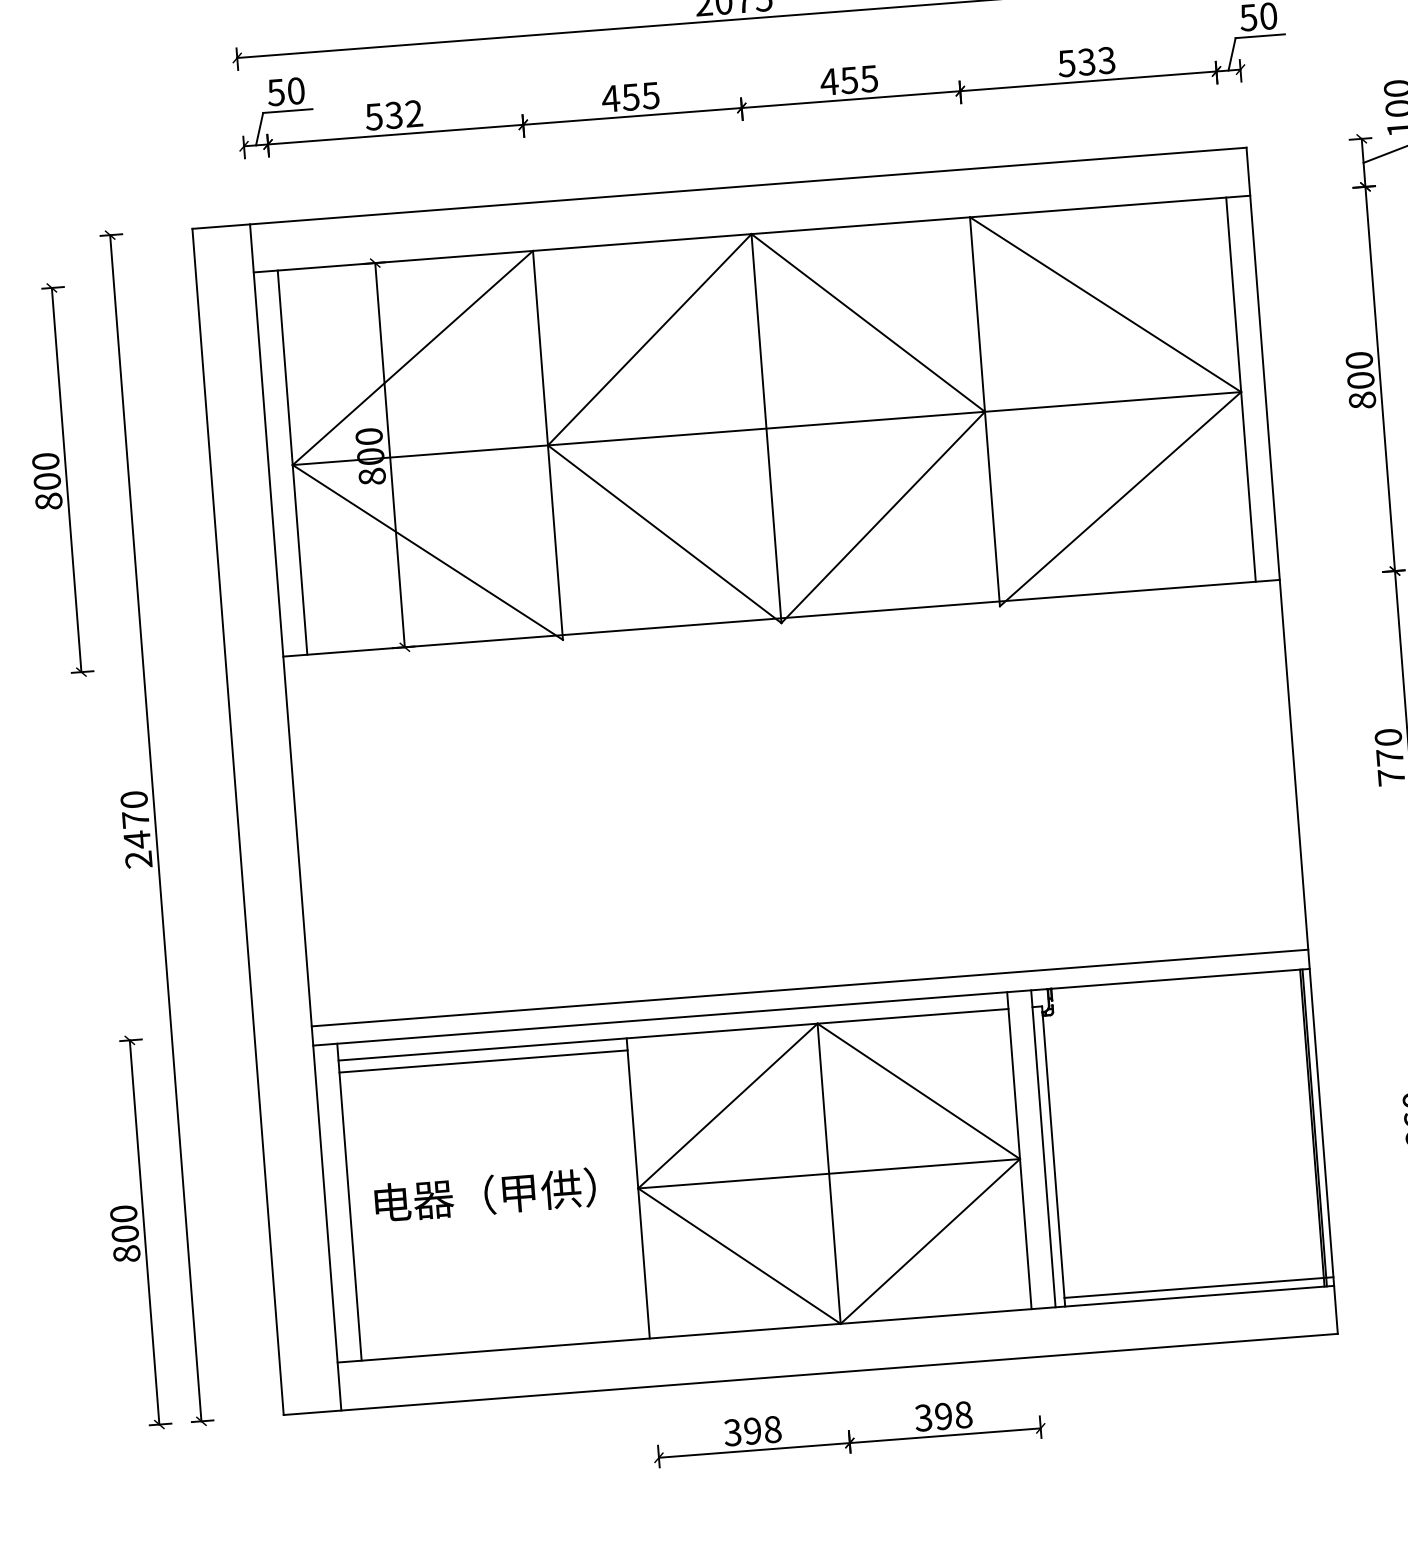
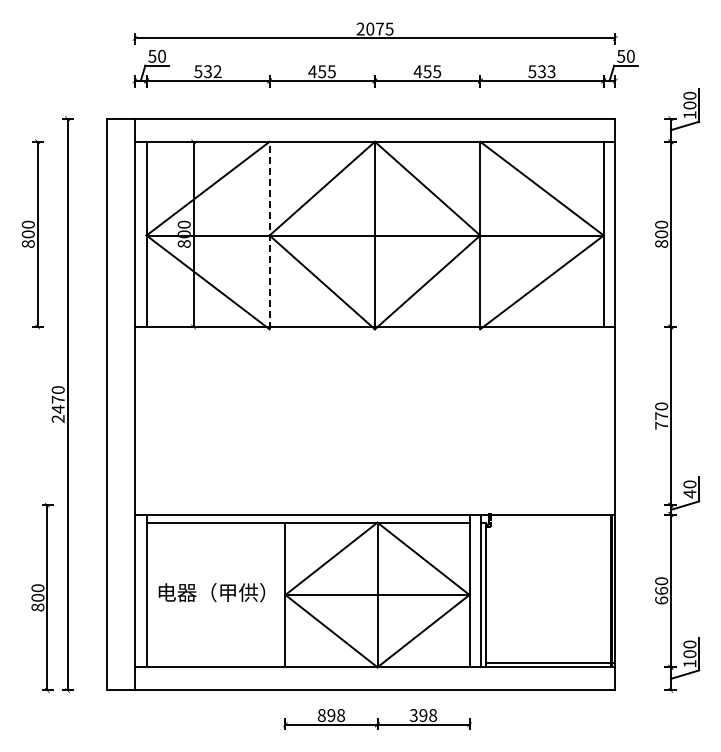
line: (547, 445) -> (269, 235), solid -> dashed
line: (808, 988) -> (374, 505), removed
line: (482, 1061) -> (215, 528), removed
text: (732, 1432) -> (321, 715), 398 -> 898

